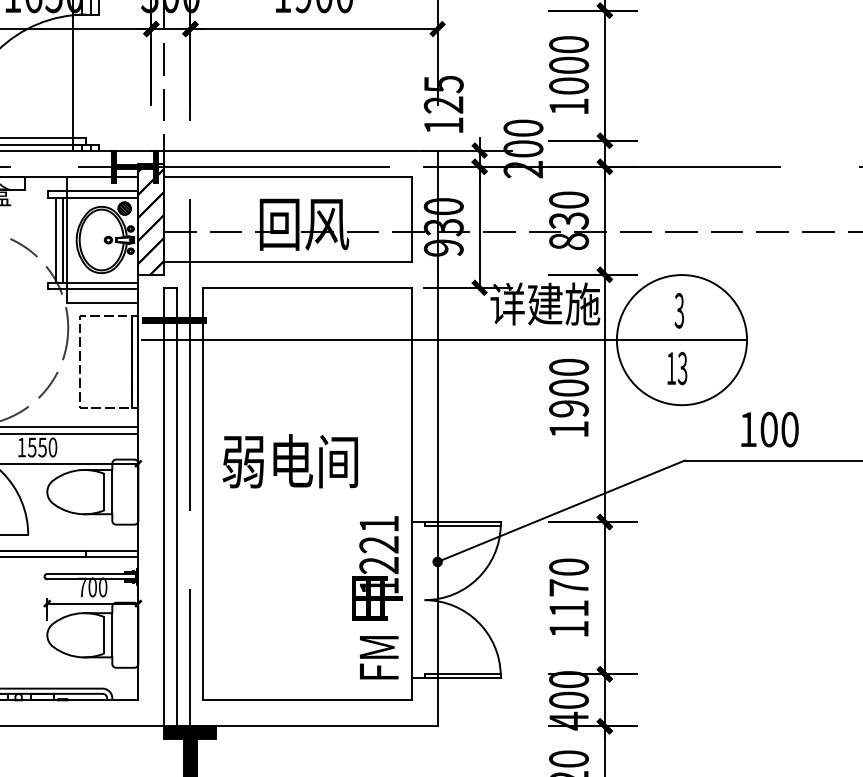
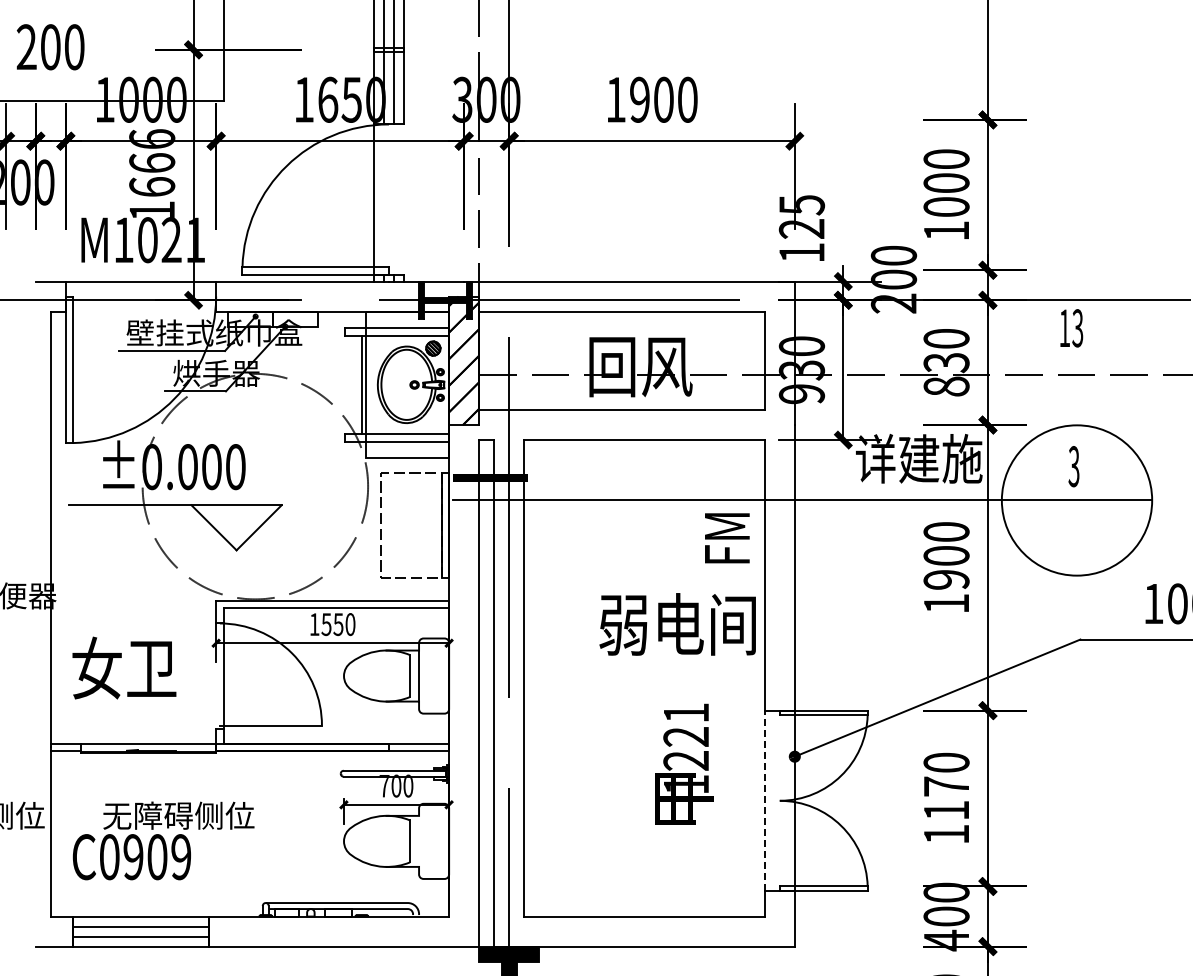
line: (56, 239) -> (354, 384), removed
text: (677, 368) -> (1071, 328), moved
text: (290, 461) -> (677, 624), moved
text: (377, 567) -> (684, 763), moved
line: (411, 599) -> (764, 800), solid -> dashed
line: (112, 634) -> (419, 840), removed
text: (379, 657) -> (727, 538), moved

